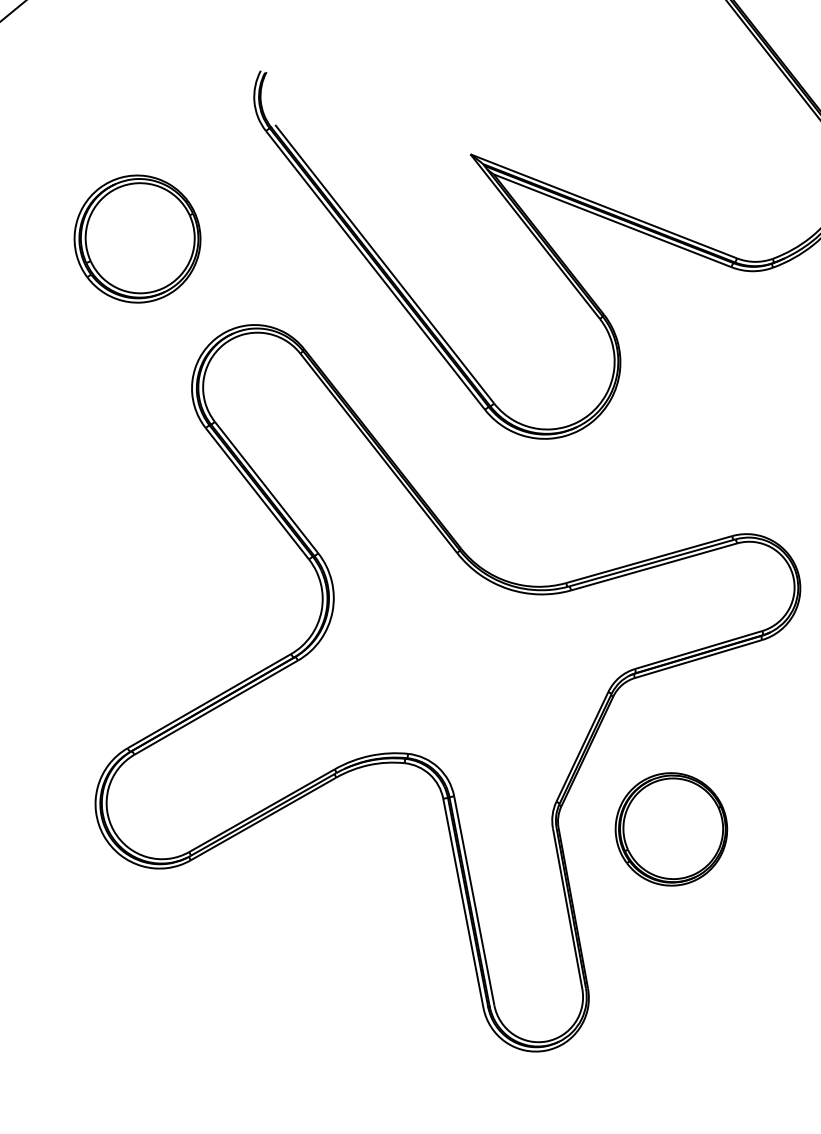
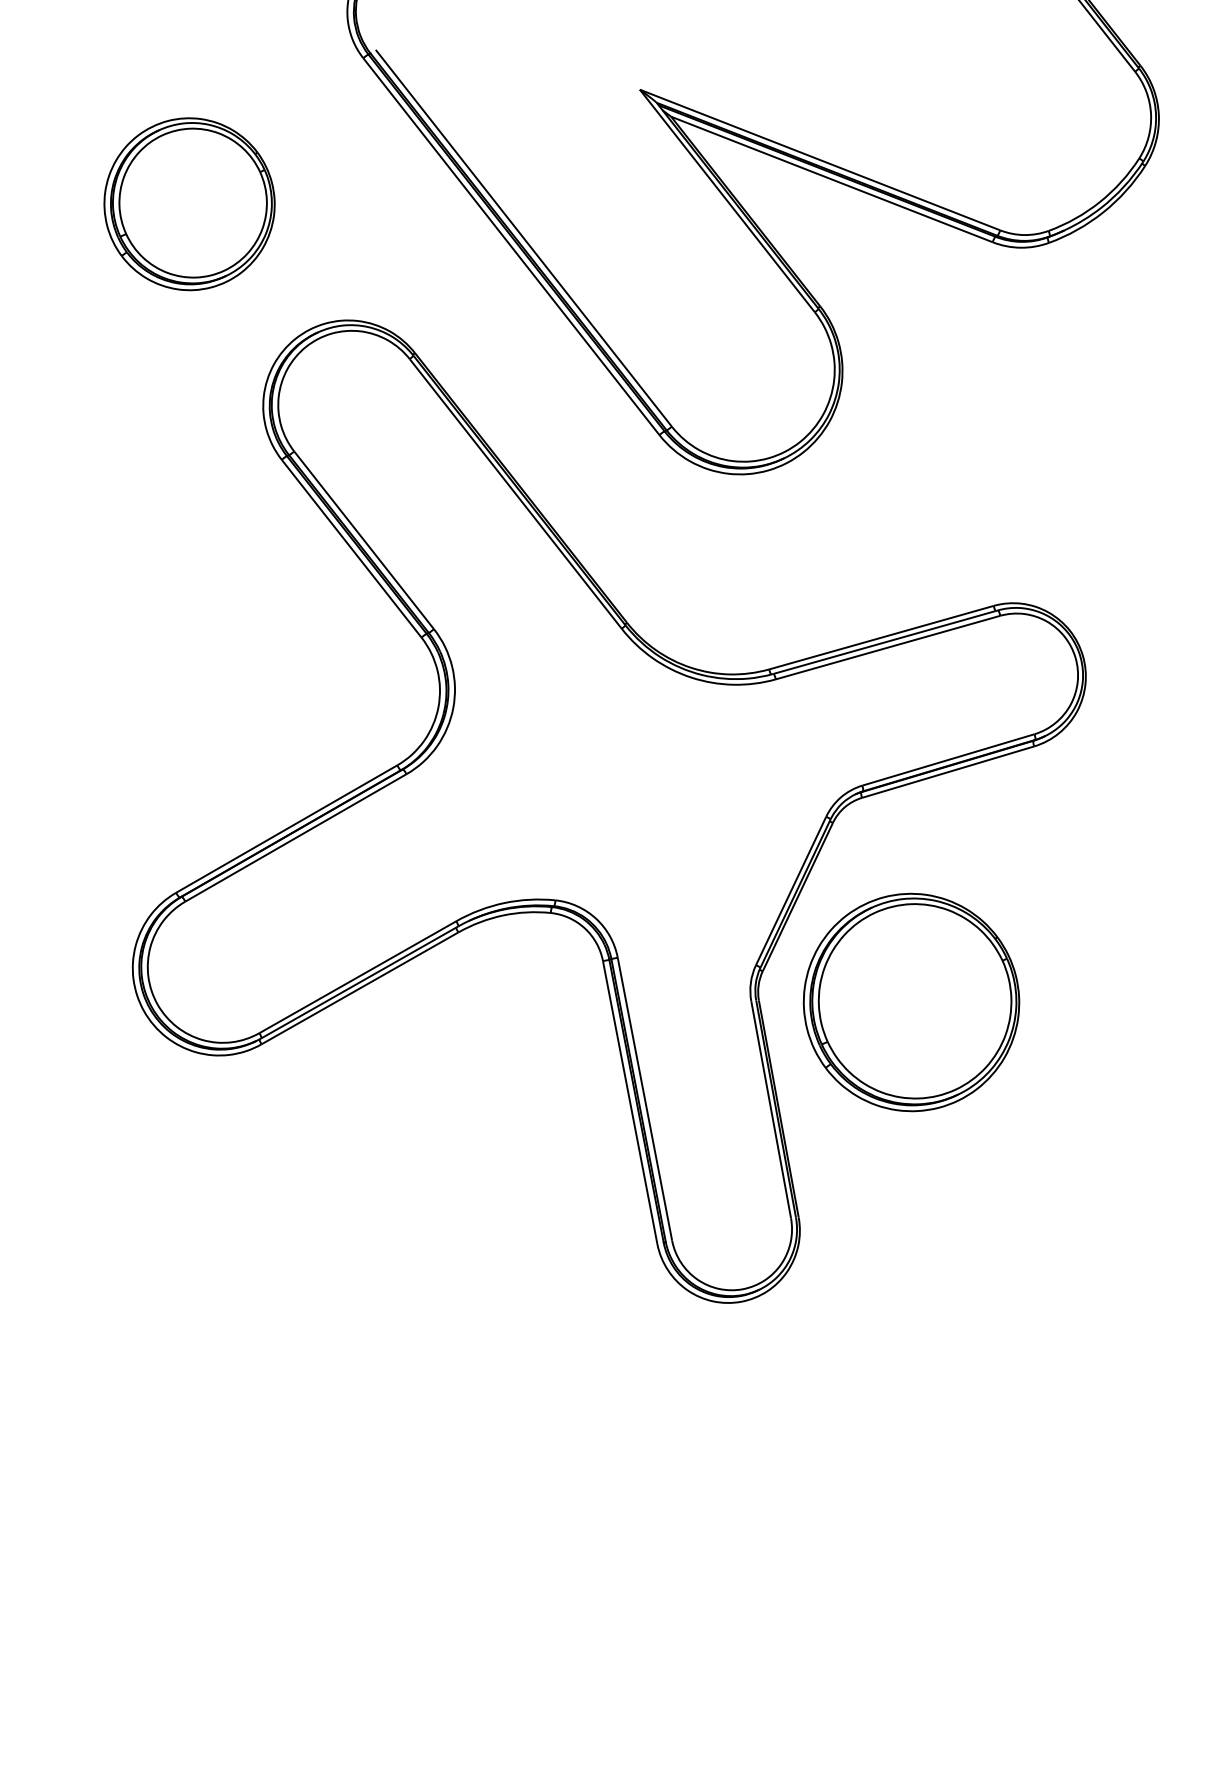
part: (671, 829) -> (911, 1002), size x1.43

